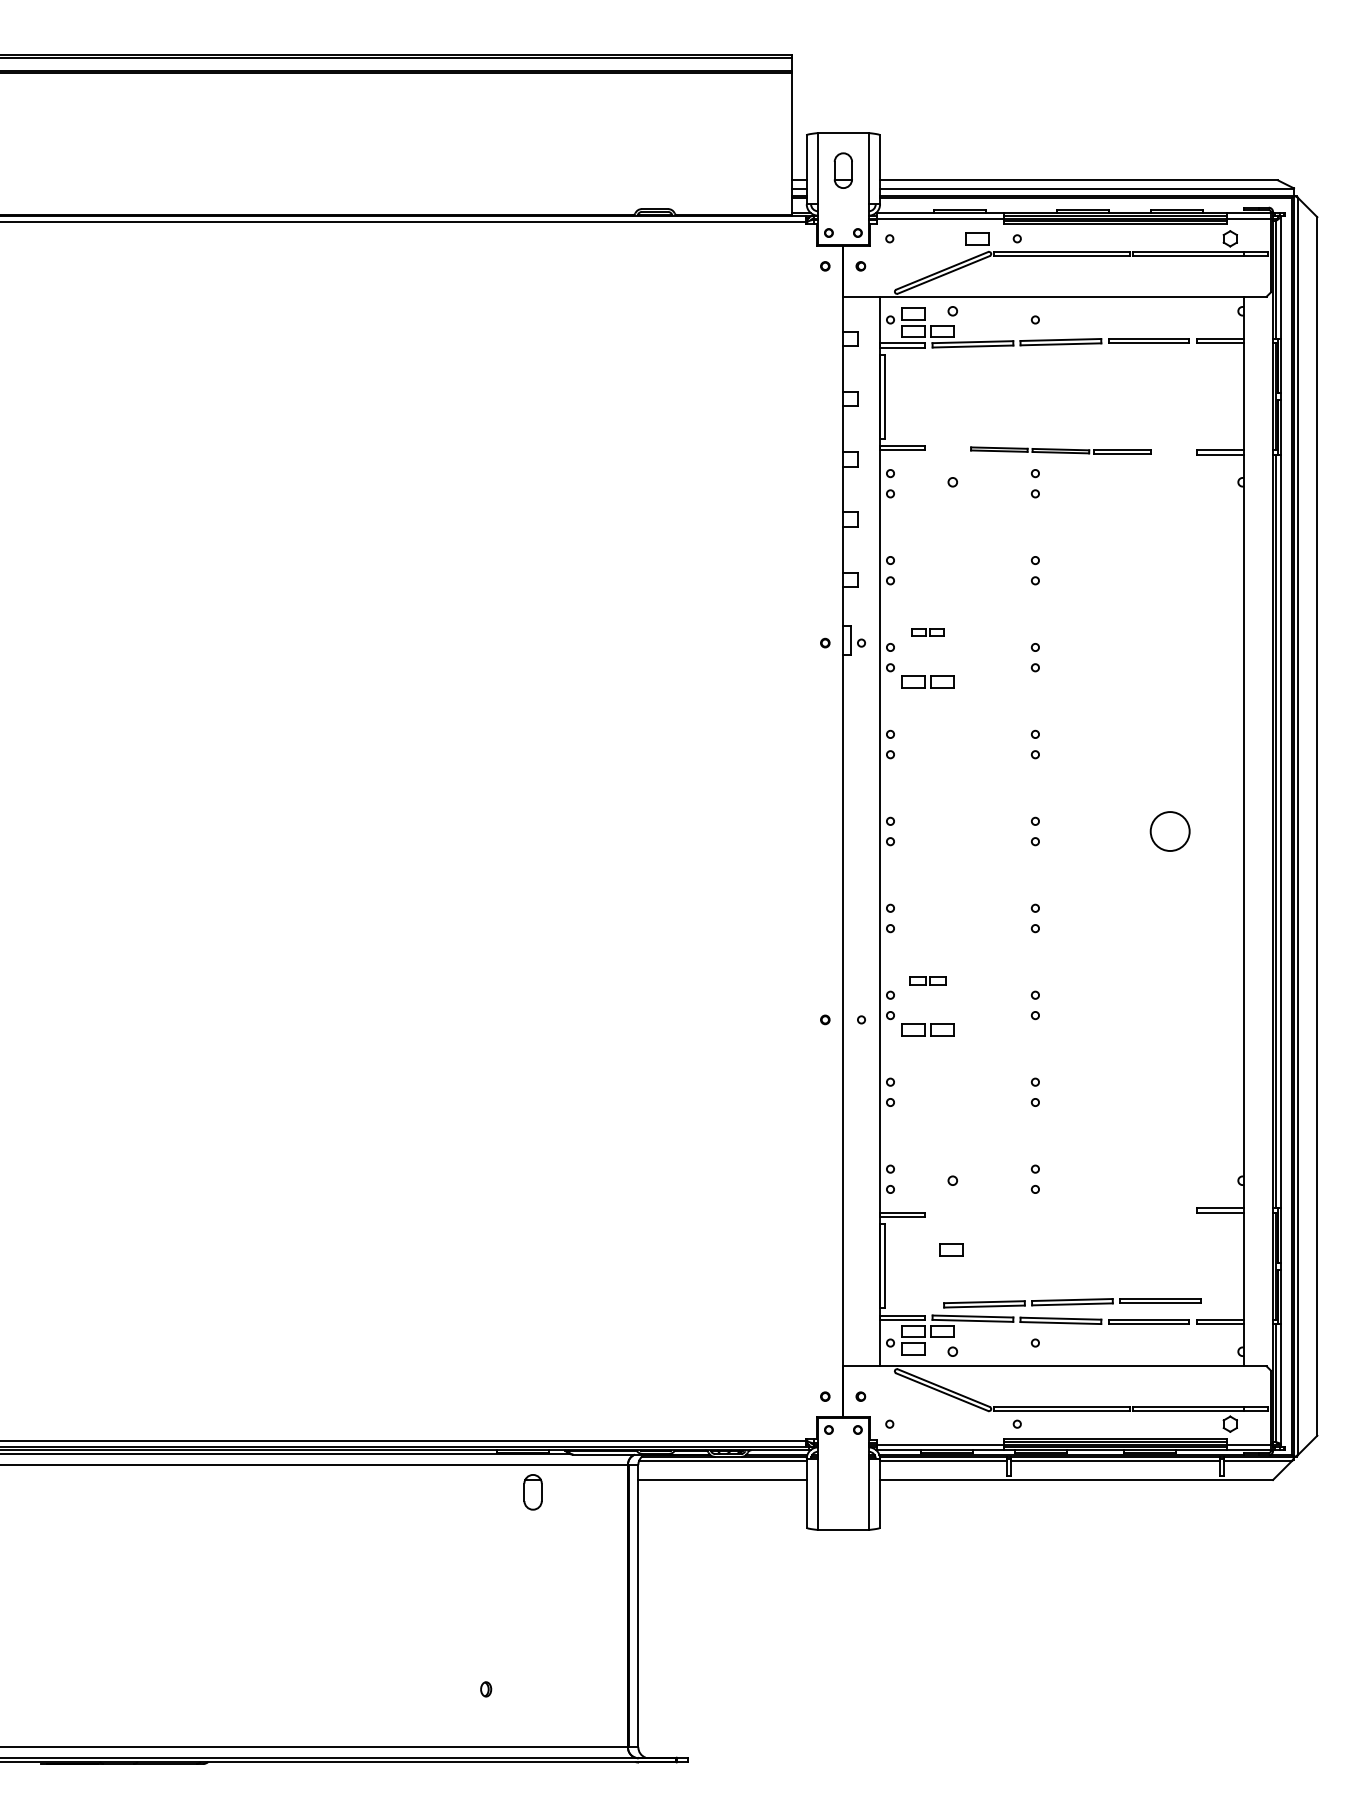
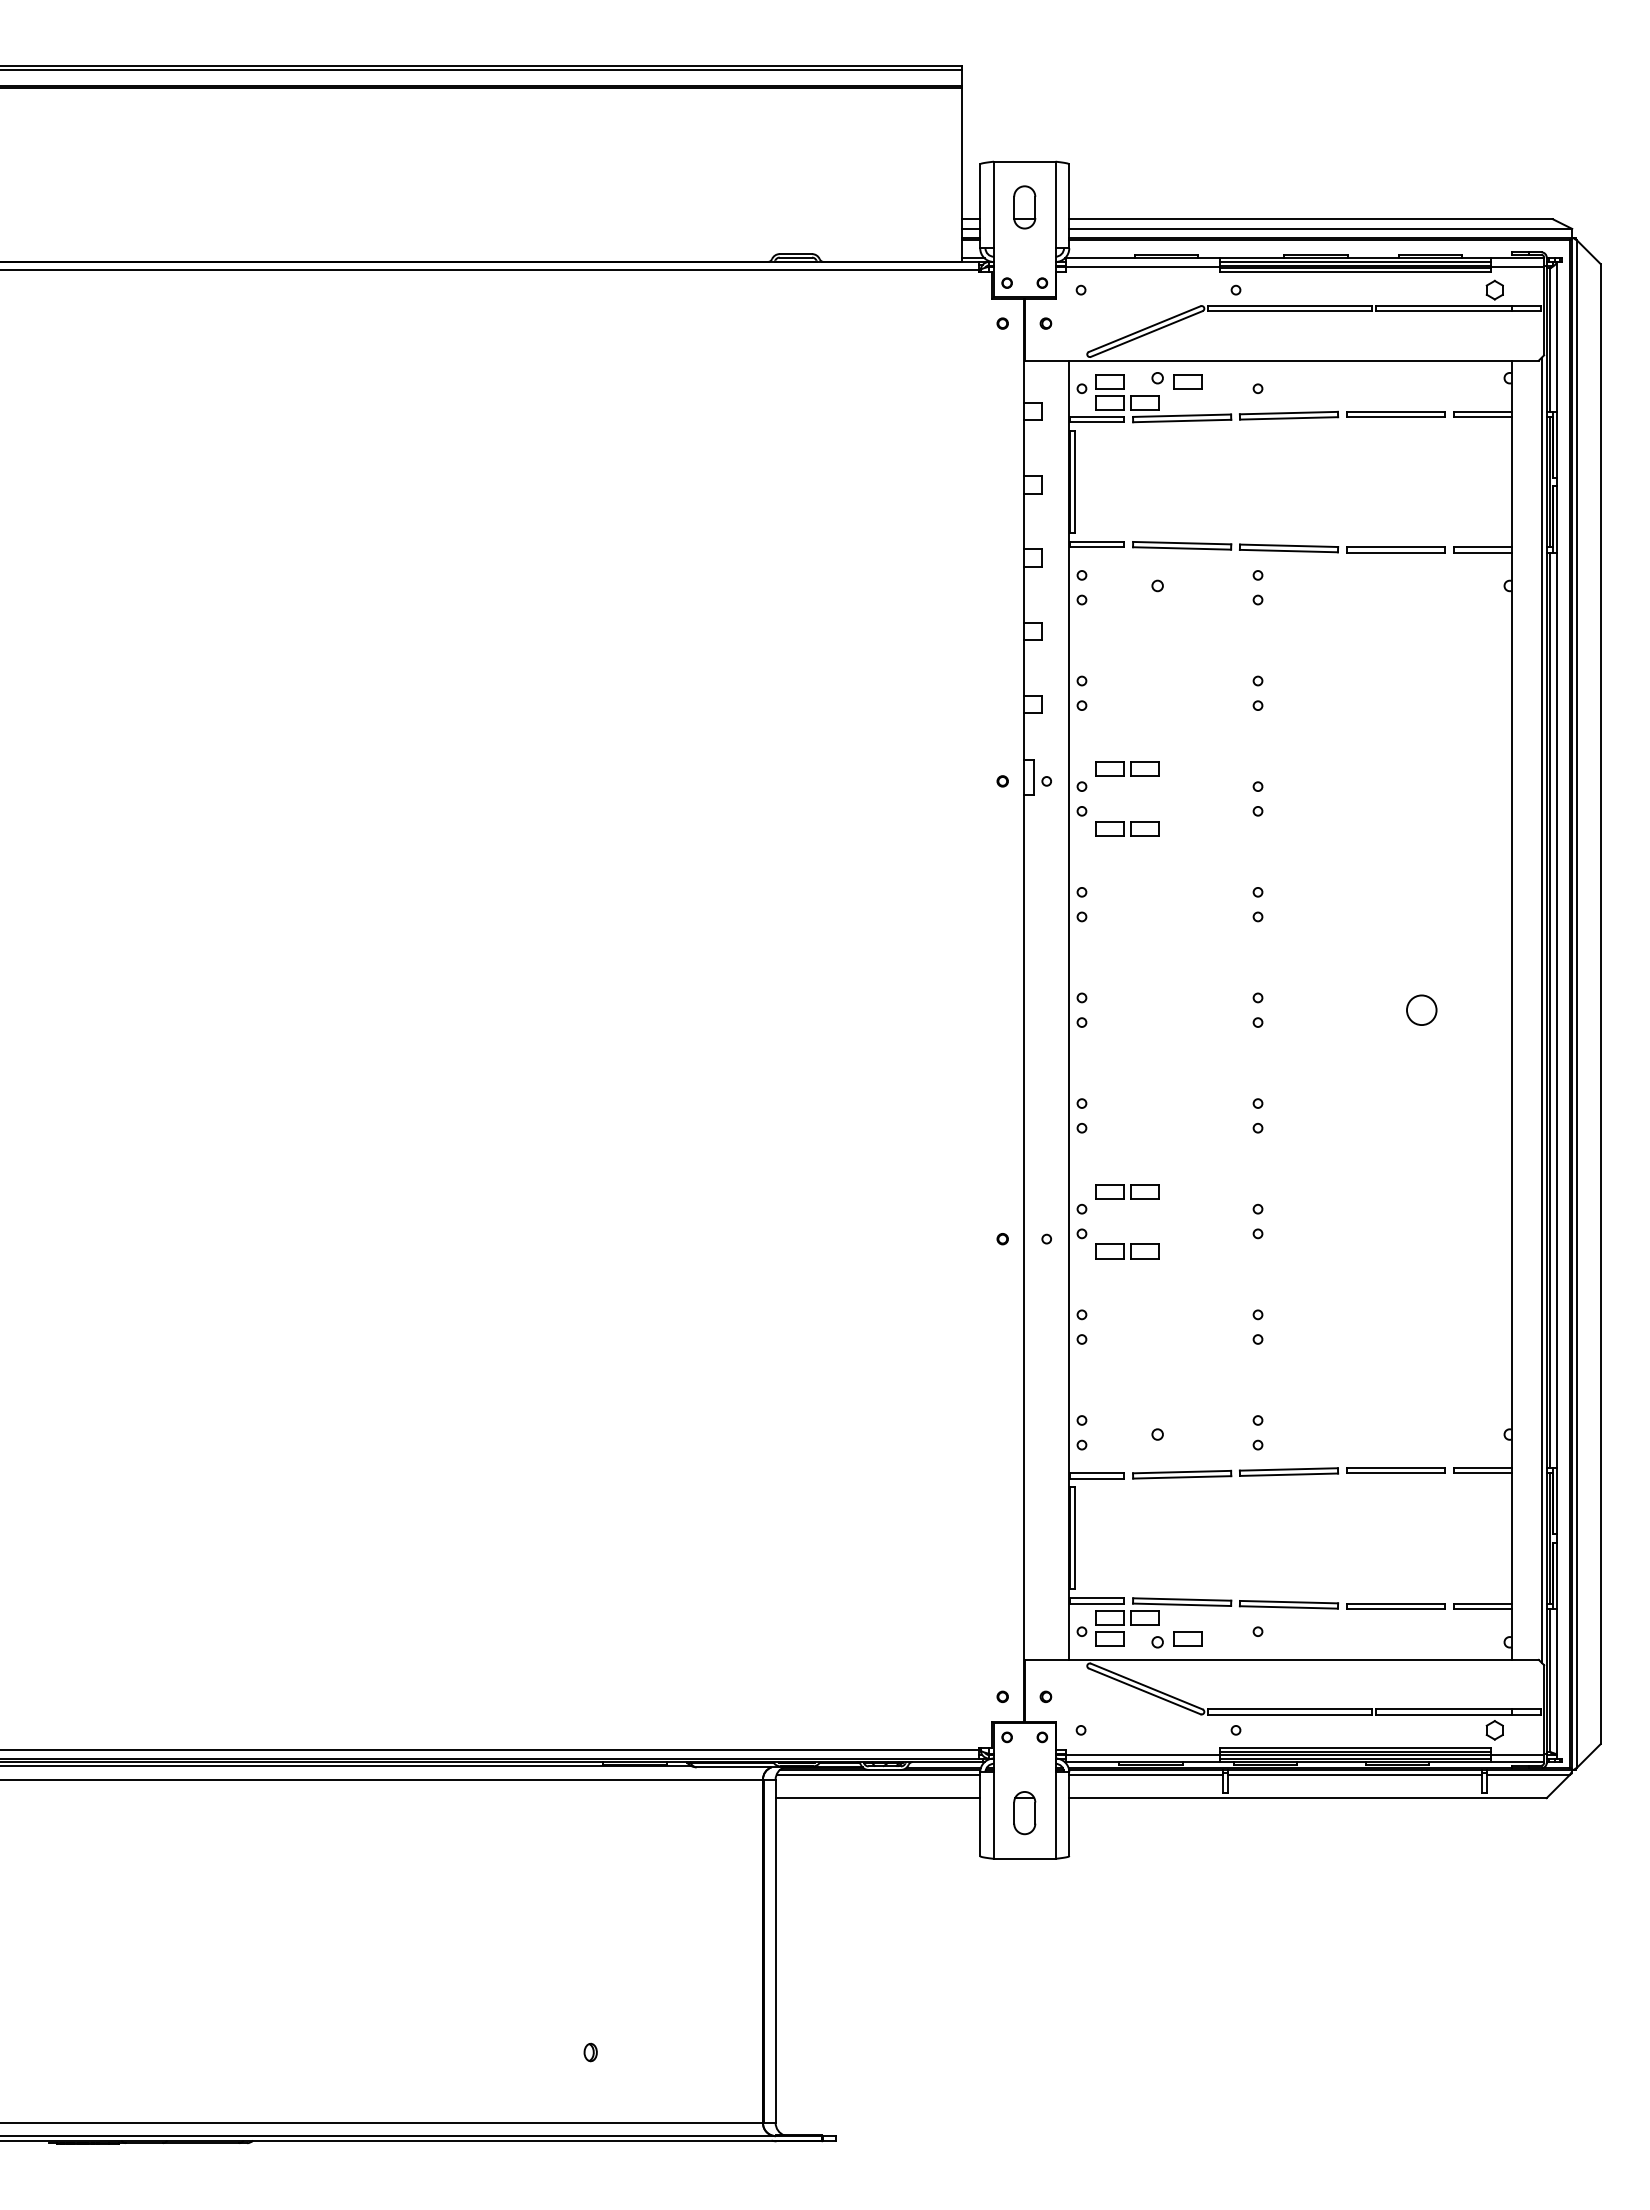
part: (977, 239) -> (1187, 381), moved
part: (1060, 450) -> (1288, 547), size x1.43
part: (927, 632) -> (1127, 768), size x1.67
line: (1268, 830) -> (1541, 1009), added
circle: (1169, 831) -> (1421, 1010), size x0.62
part: (927, 980) -> (1127, 1191), size x1.43
part: (951, 1249) -> (1187, 1638), moved
part: (1072, 1303) -> (1288, 1473), moved
part: (532, 1492) -> (1024, 1813), moved

